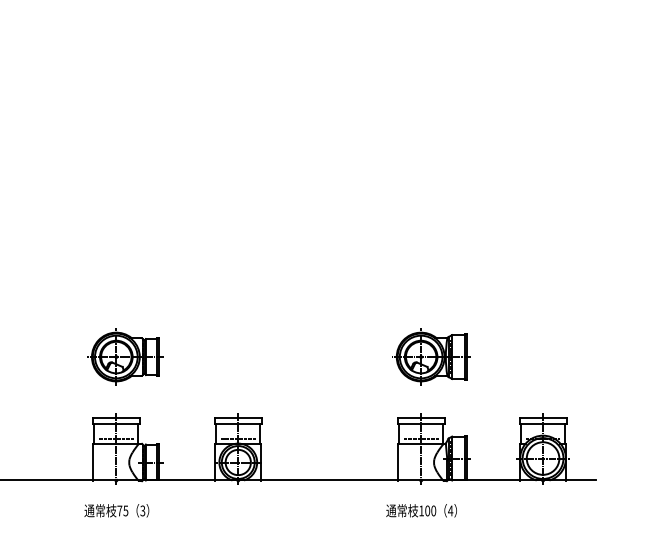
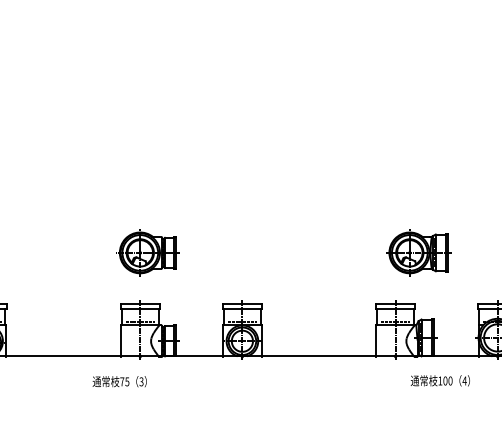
part: (431, 356) -> (418, 252), moved
text: (116, 510) -> (119, 381), moved
text: (421, 510) -> (440, 380), moved

